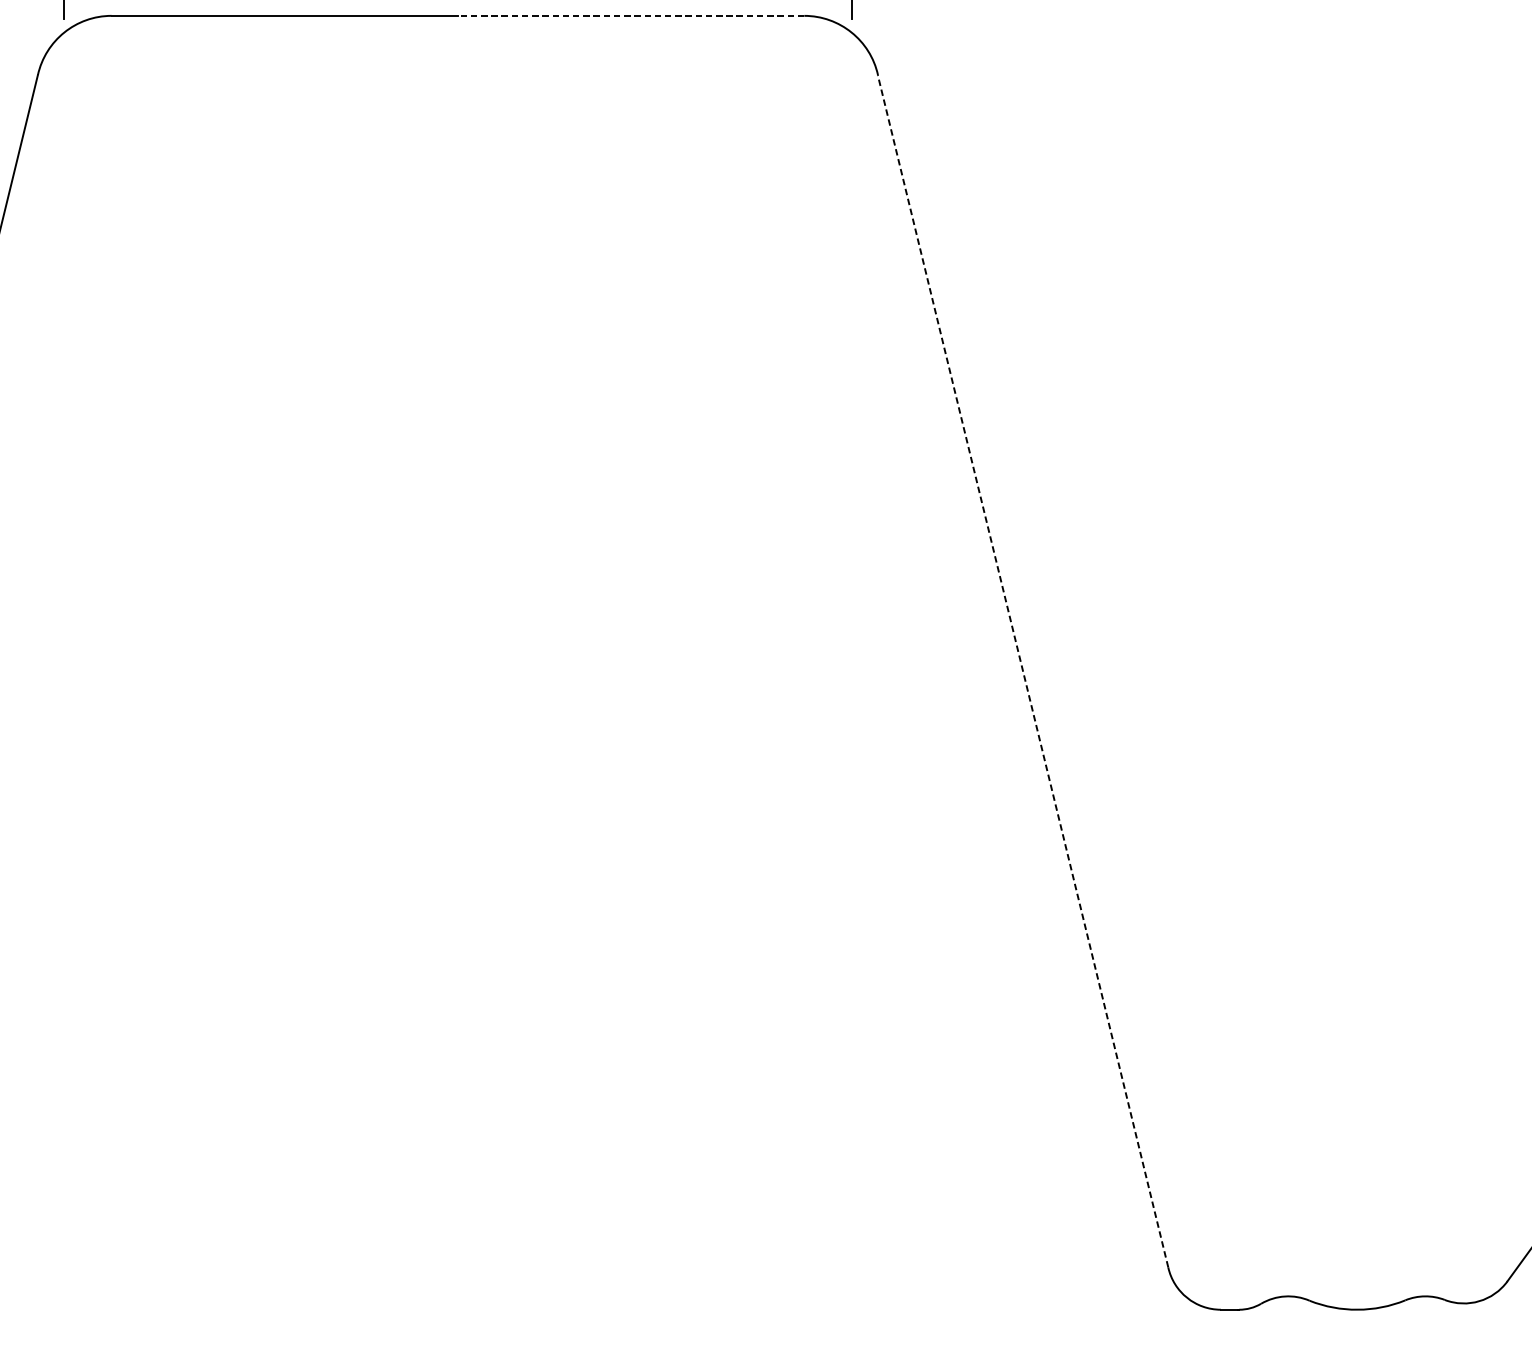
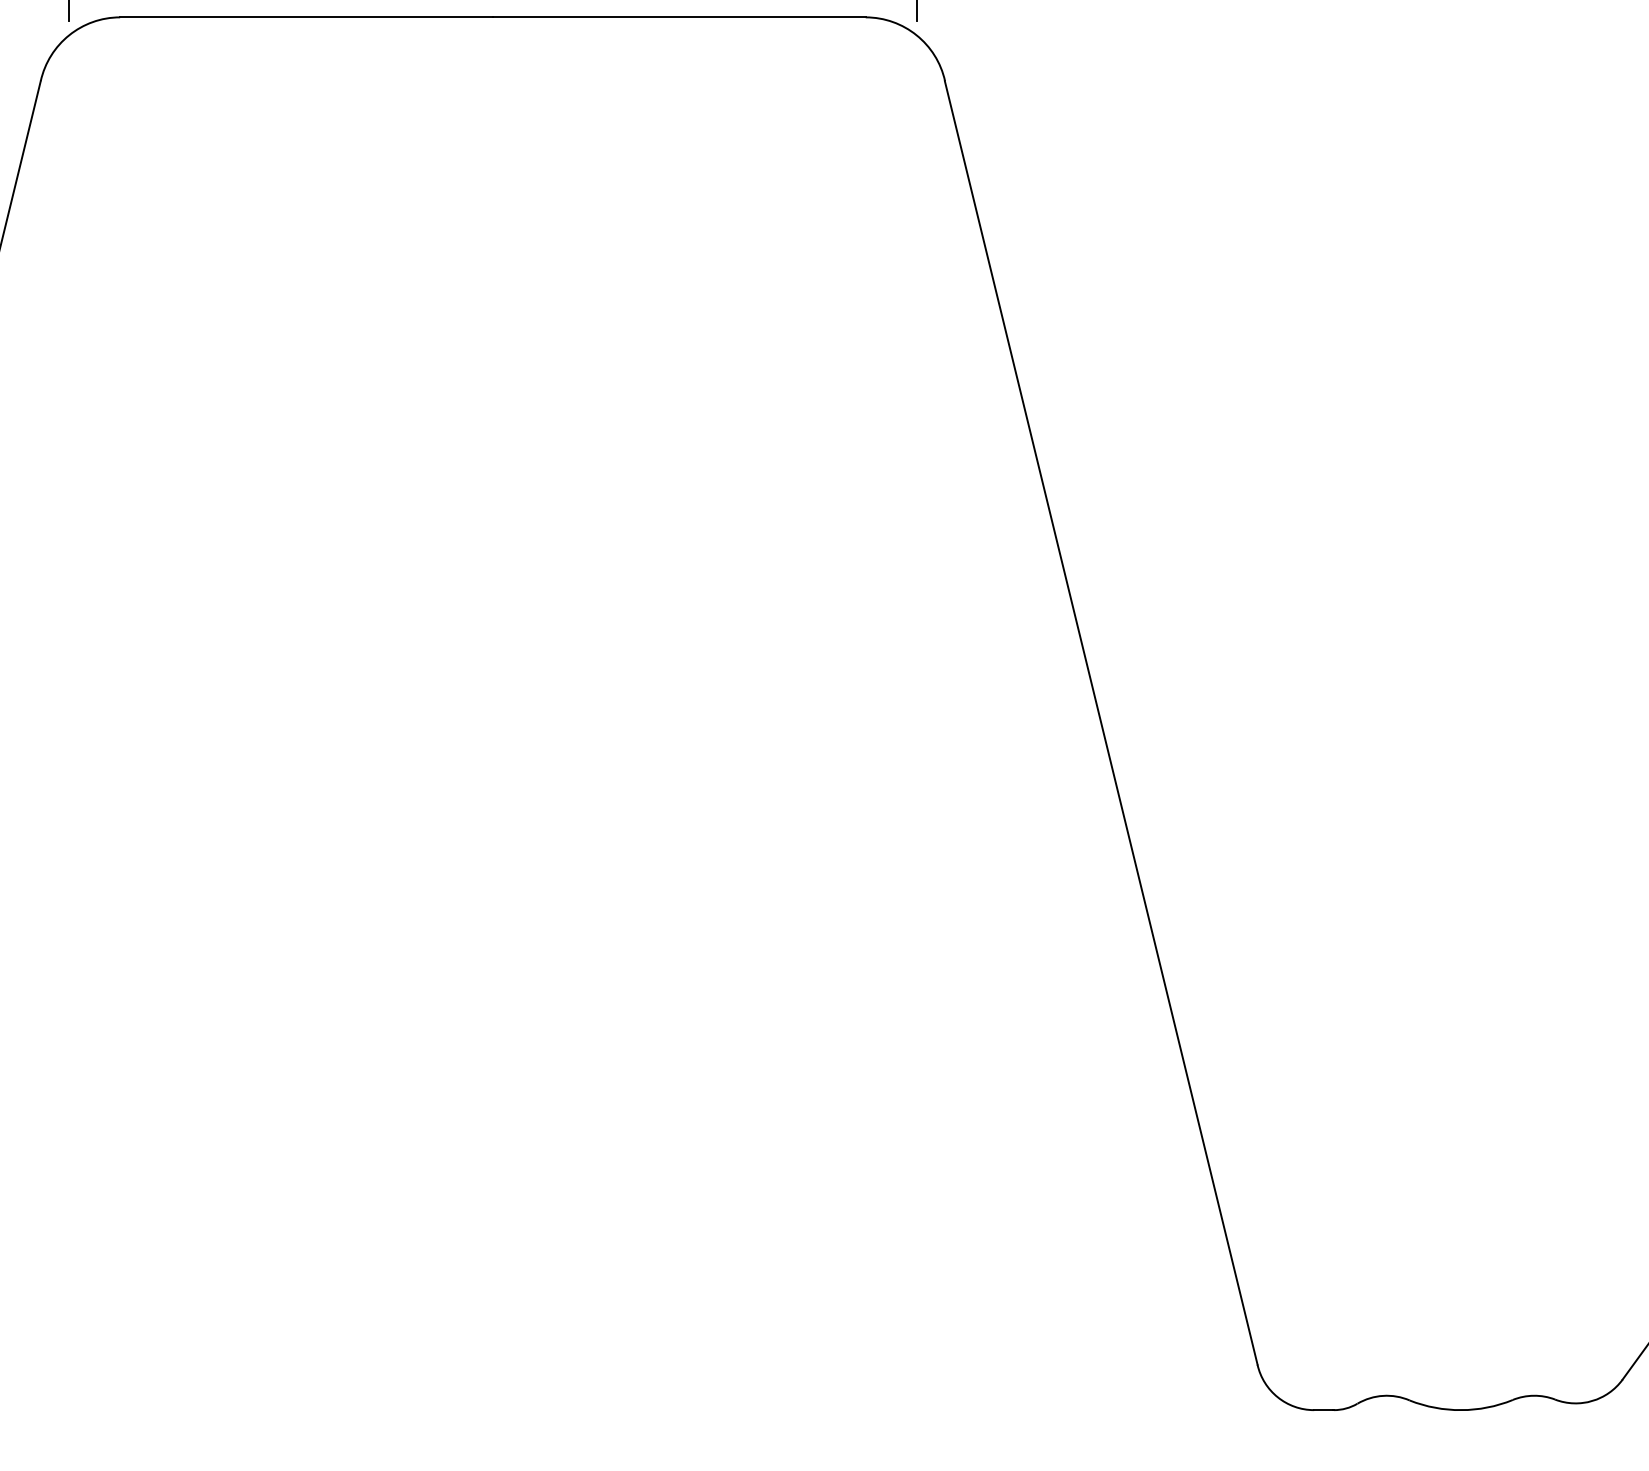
line: (630, 15) -> (678, 17), dashed -> solid
line: (1023, 670) -> (1101, 722), dashed -> solid

